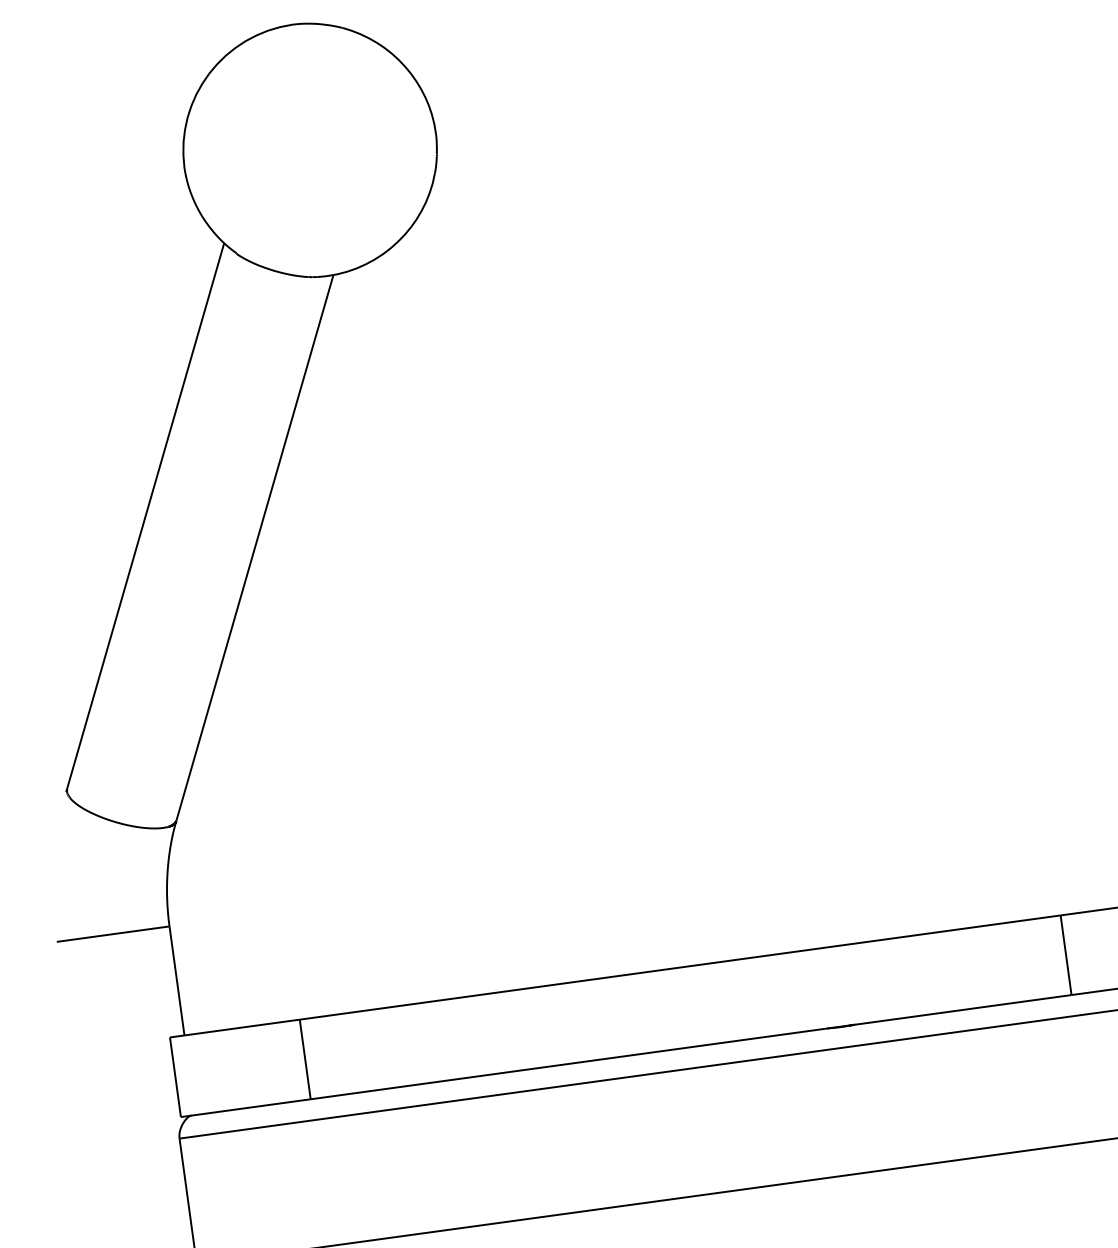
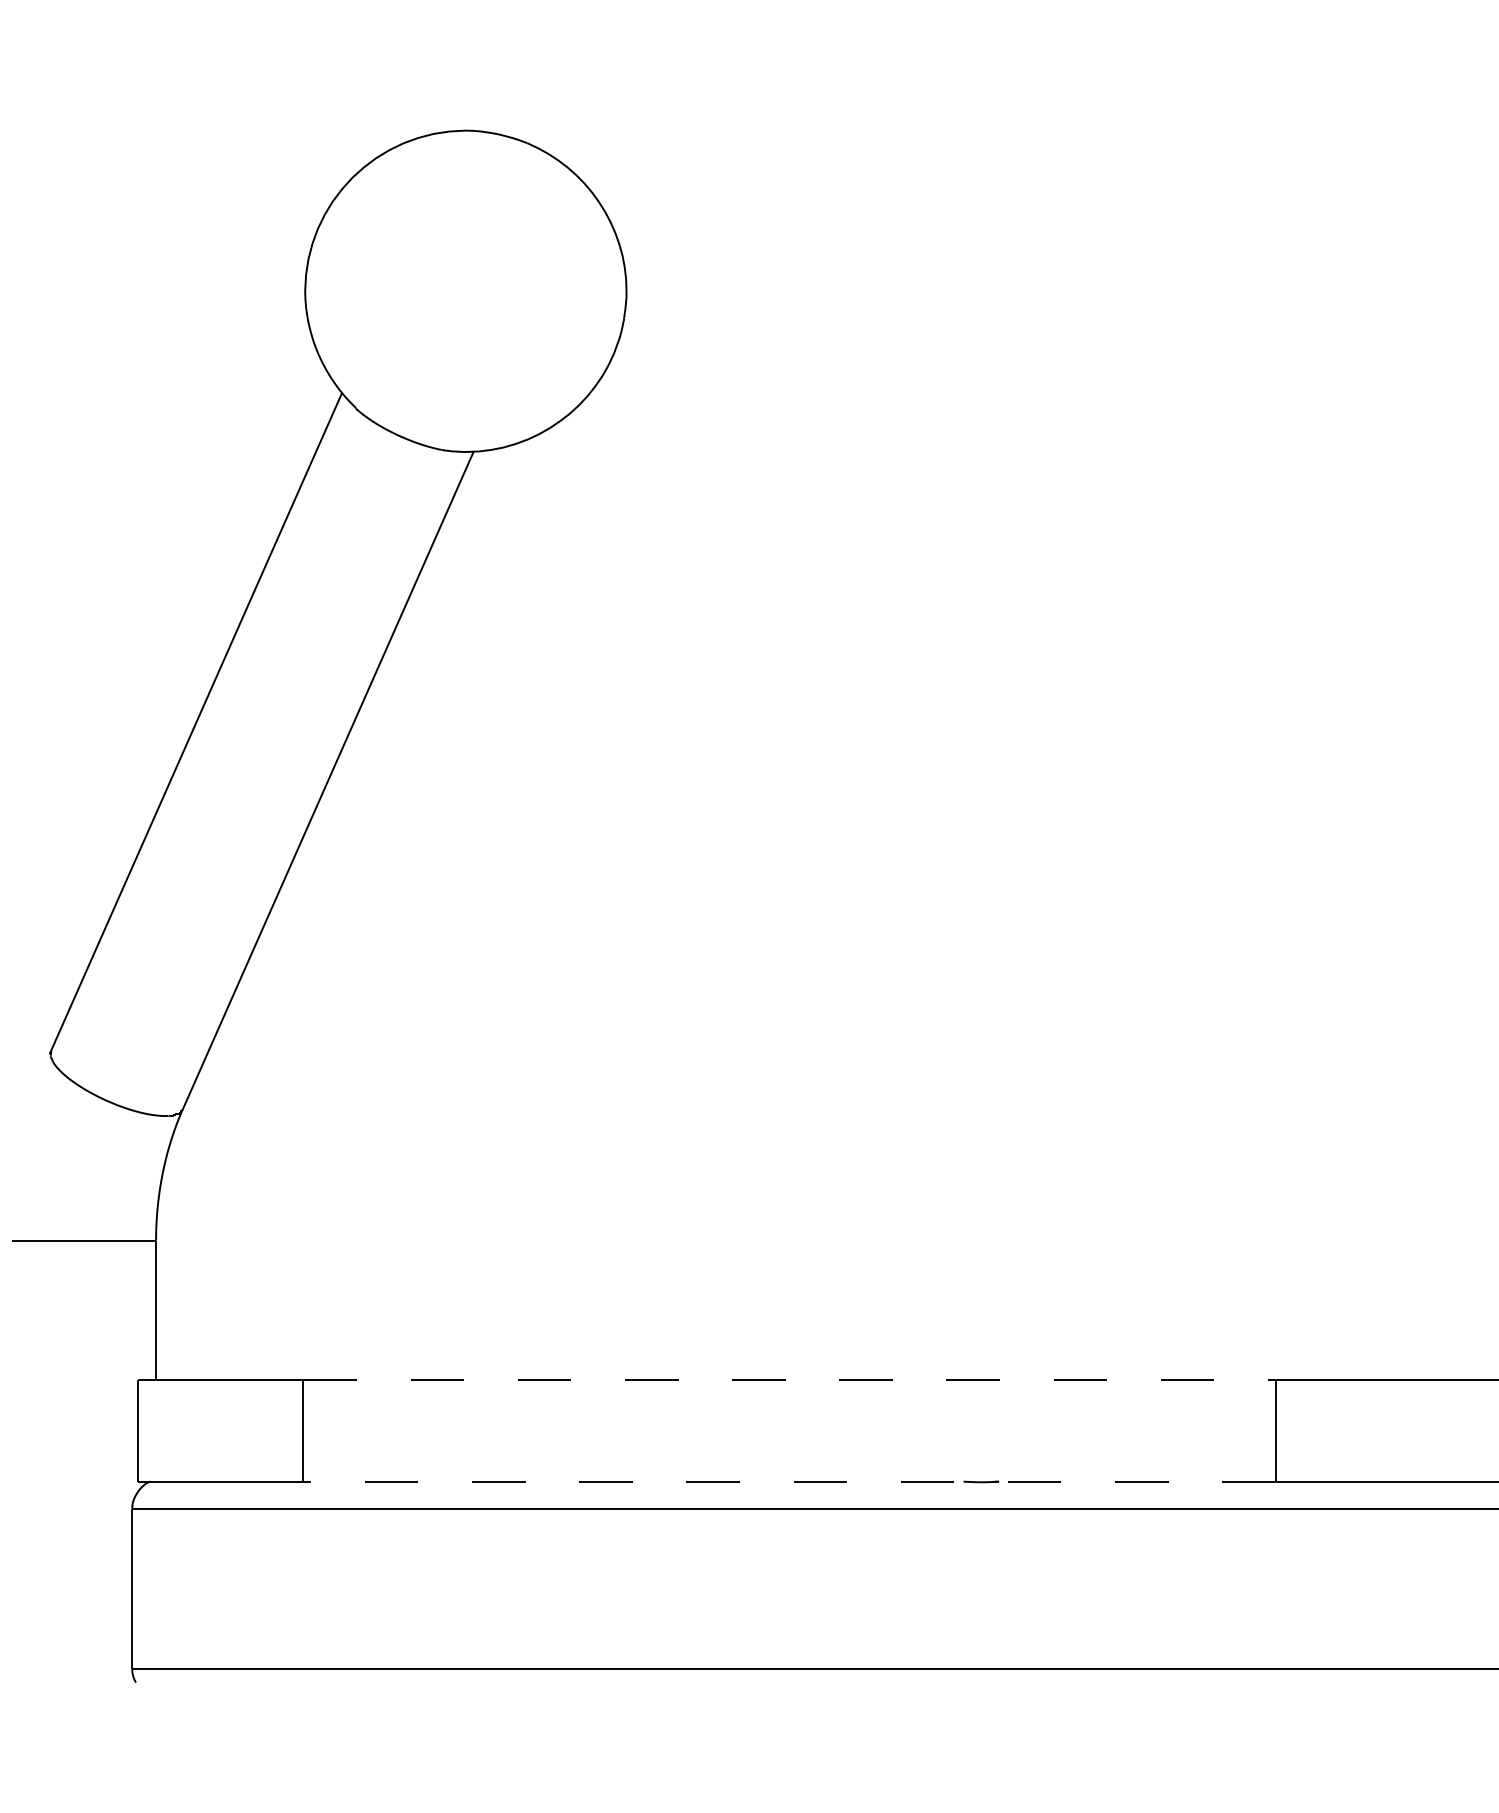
line: (680, 967) -> (790, 1379), solid -> dashed
line: (690, 1046) -> (789, 1481), solid -> dashed

